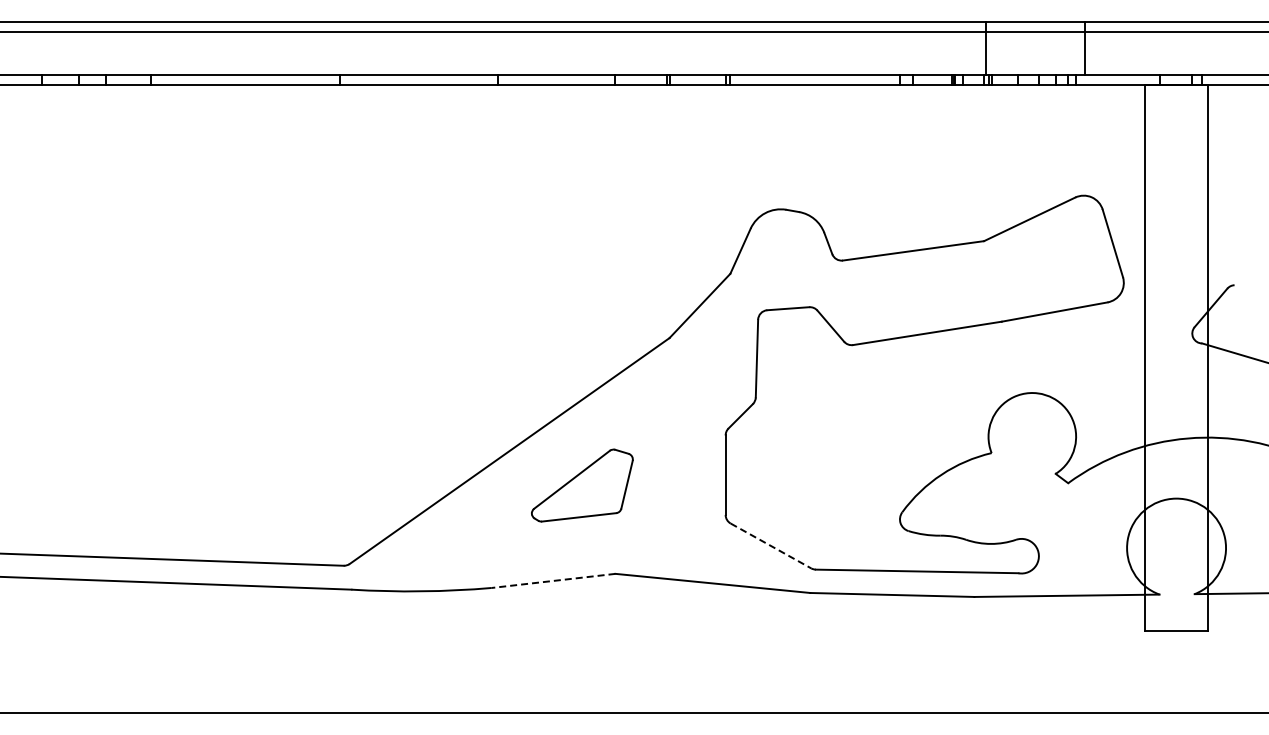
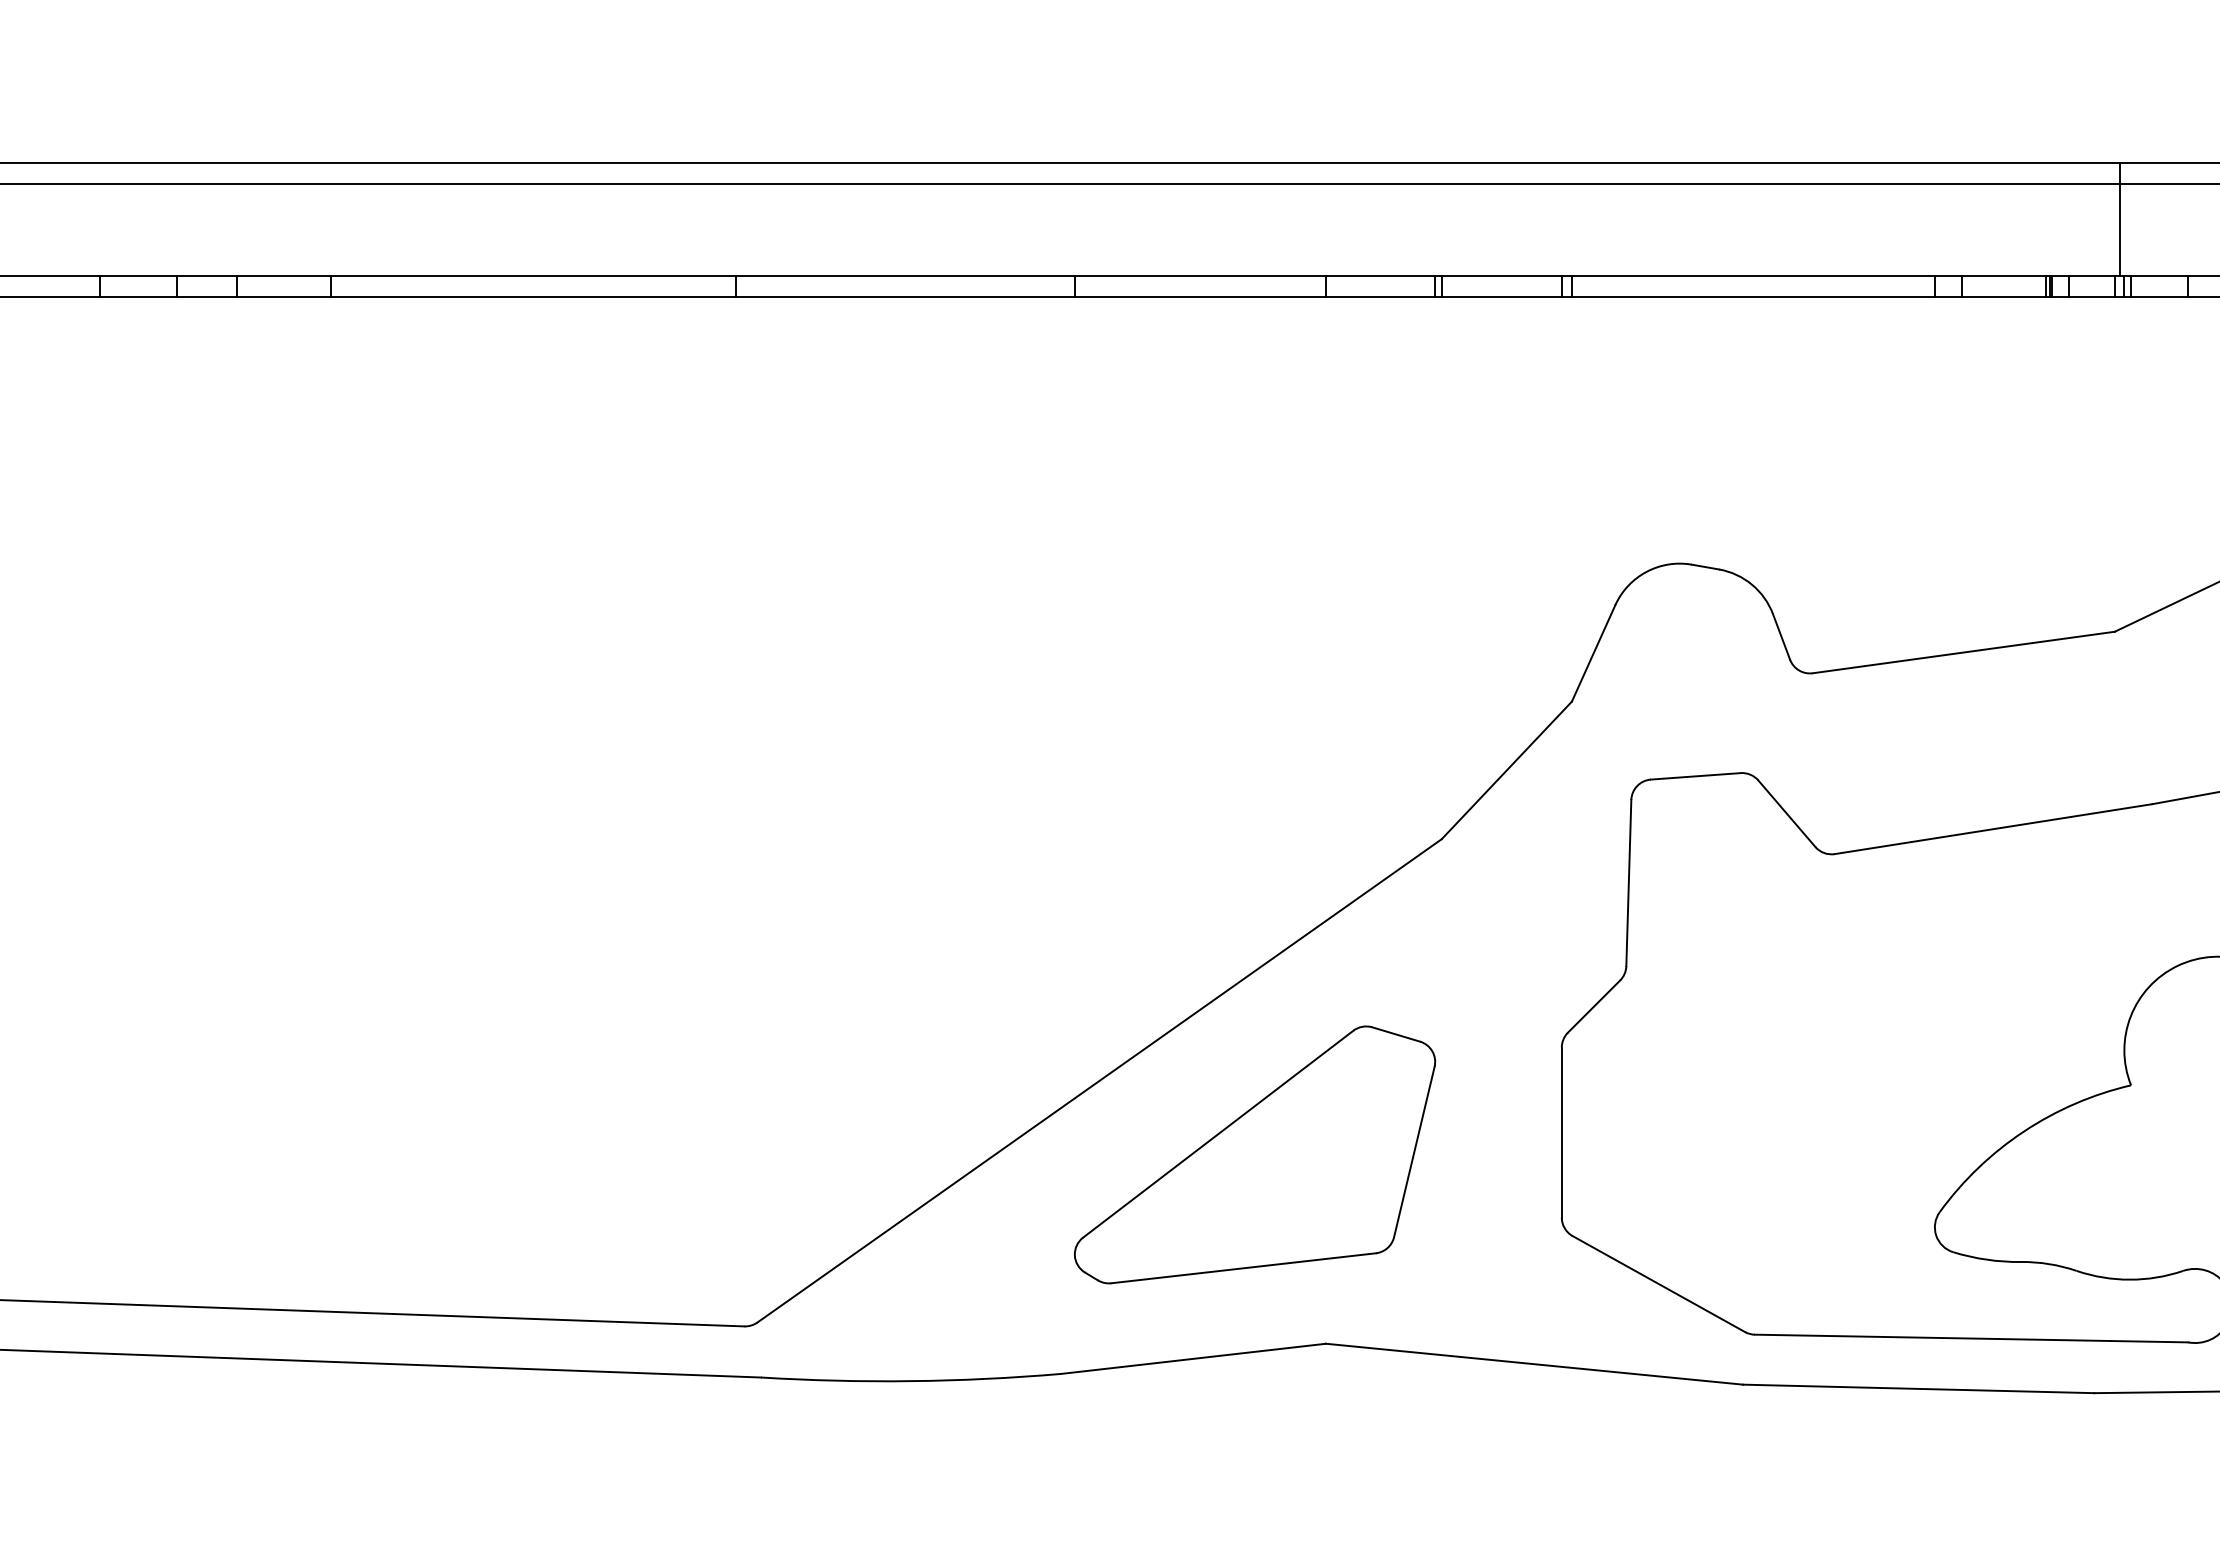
part: (582, 485) -> (1255, 1154), size x1.67
line: (771, 546) -> (1659, 1285), dashed -> solid
line: (553, 580) -> (1193, 1357), dashed -> solid

